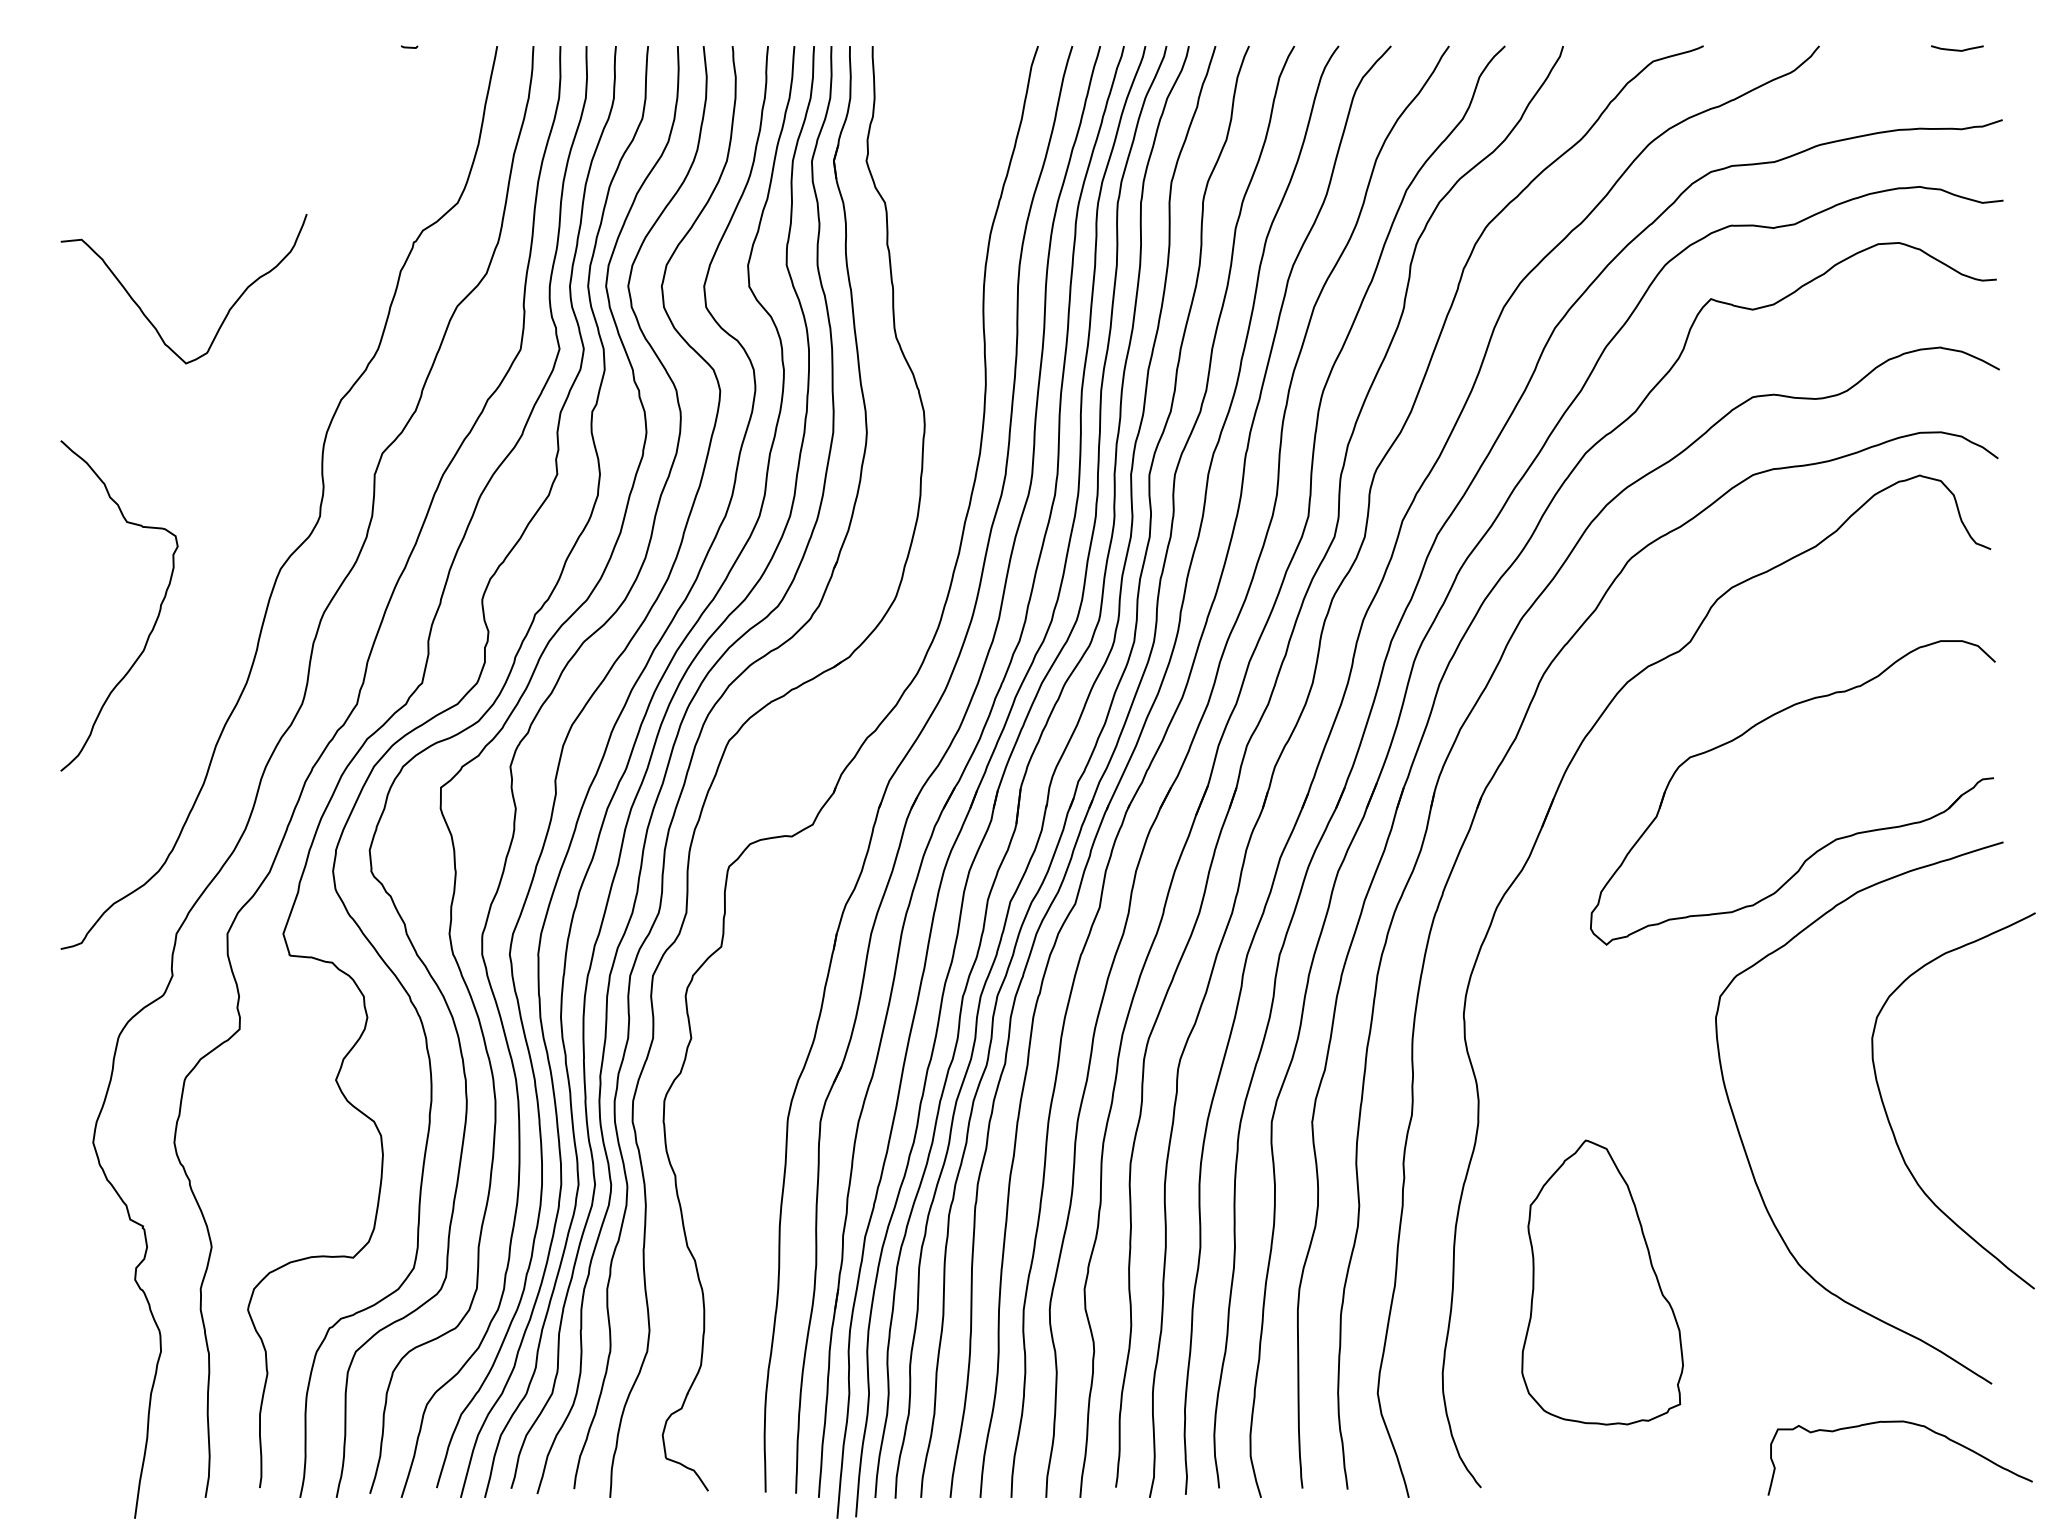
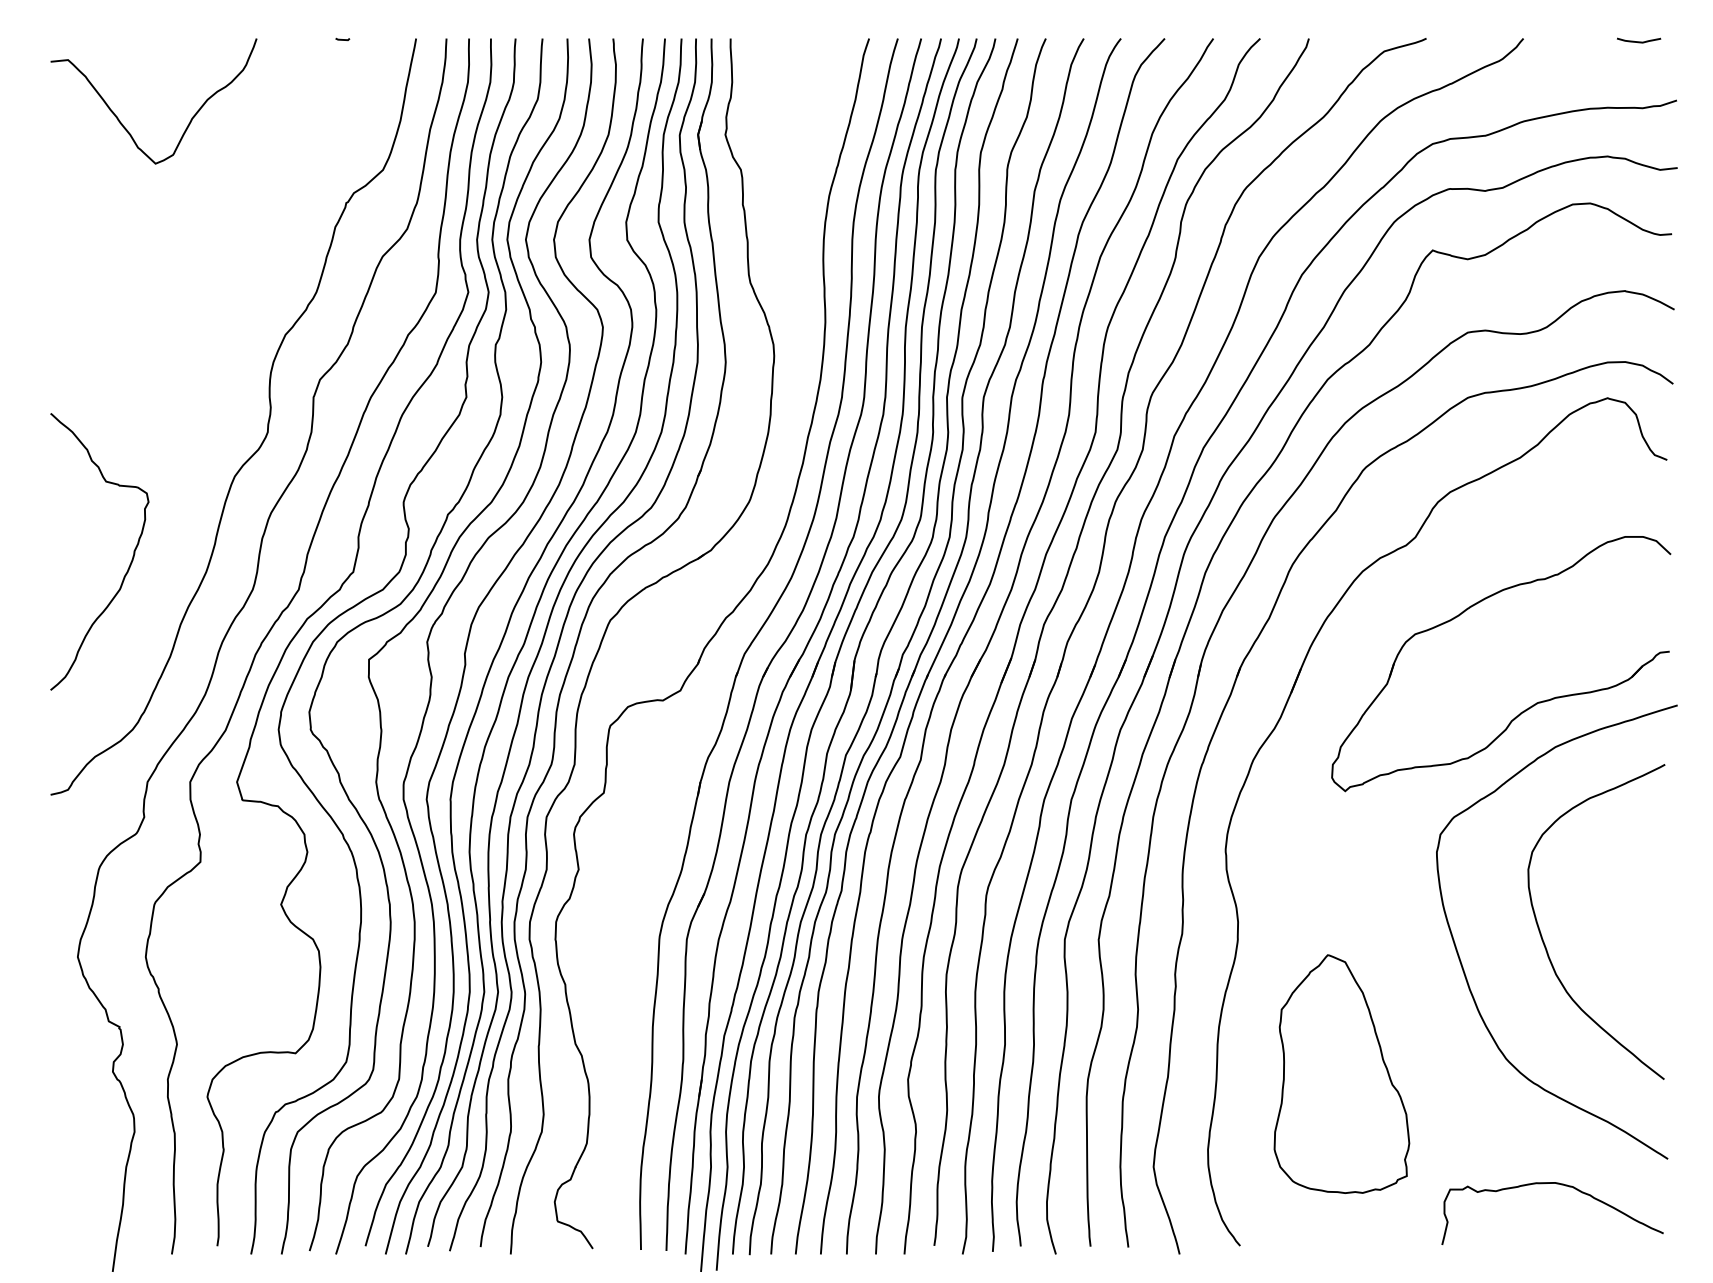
curve: (150, 320) -> (125, 127), moved
curve: (156, 617) -> (130, 561), moved
curve: (1892, 1127) -> (1545, 944), moved
curve: (1906, 1423) -> (1557, 1184), moved

